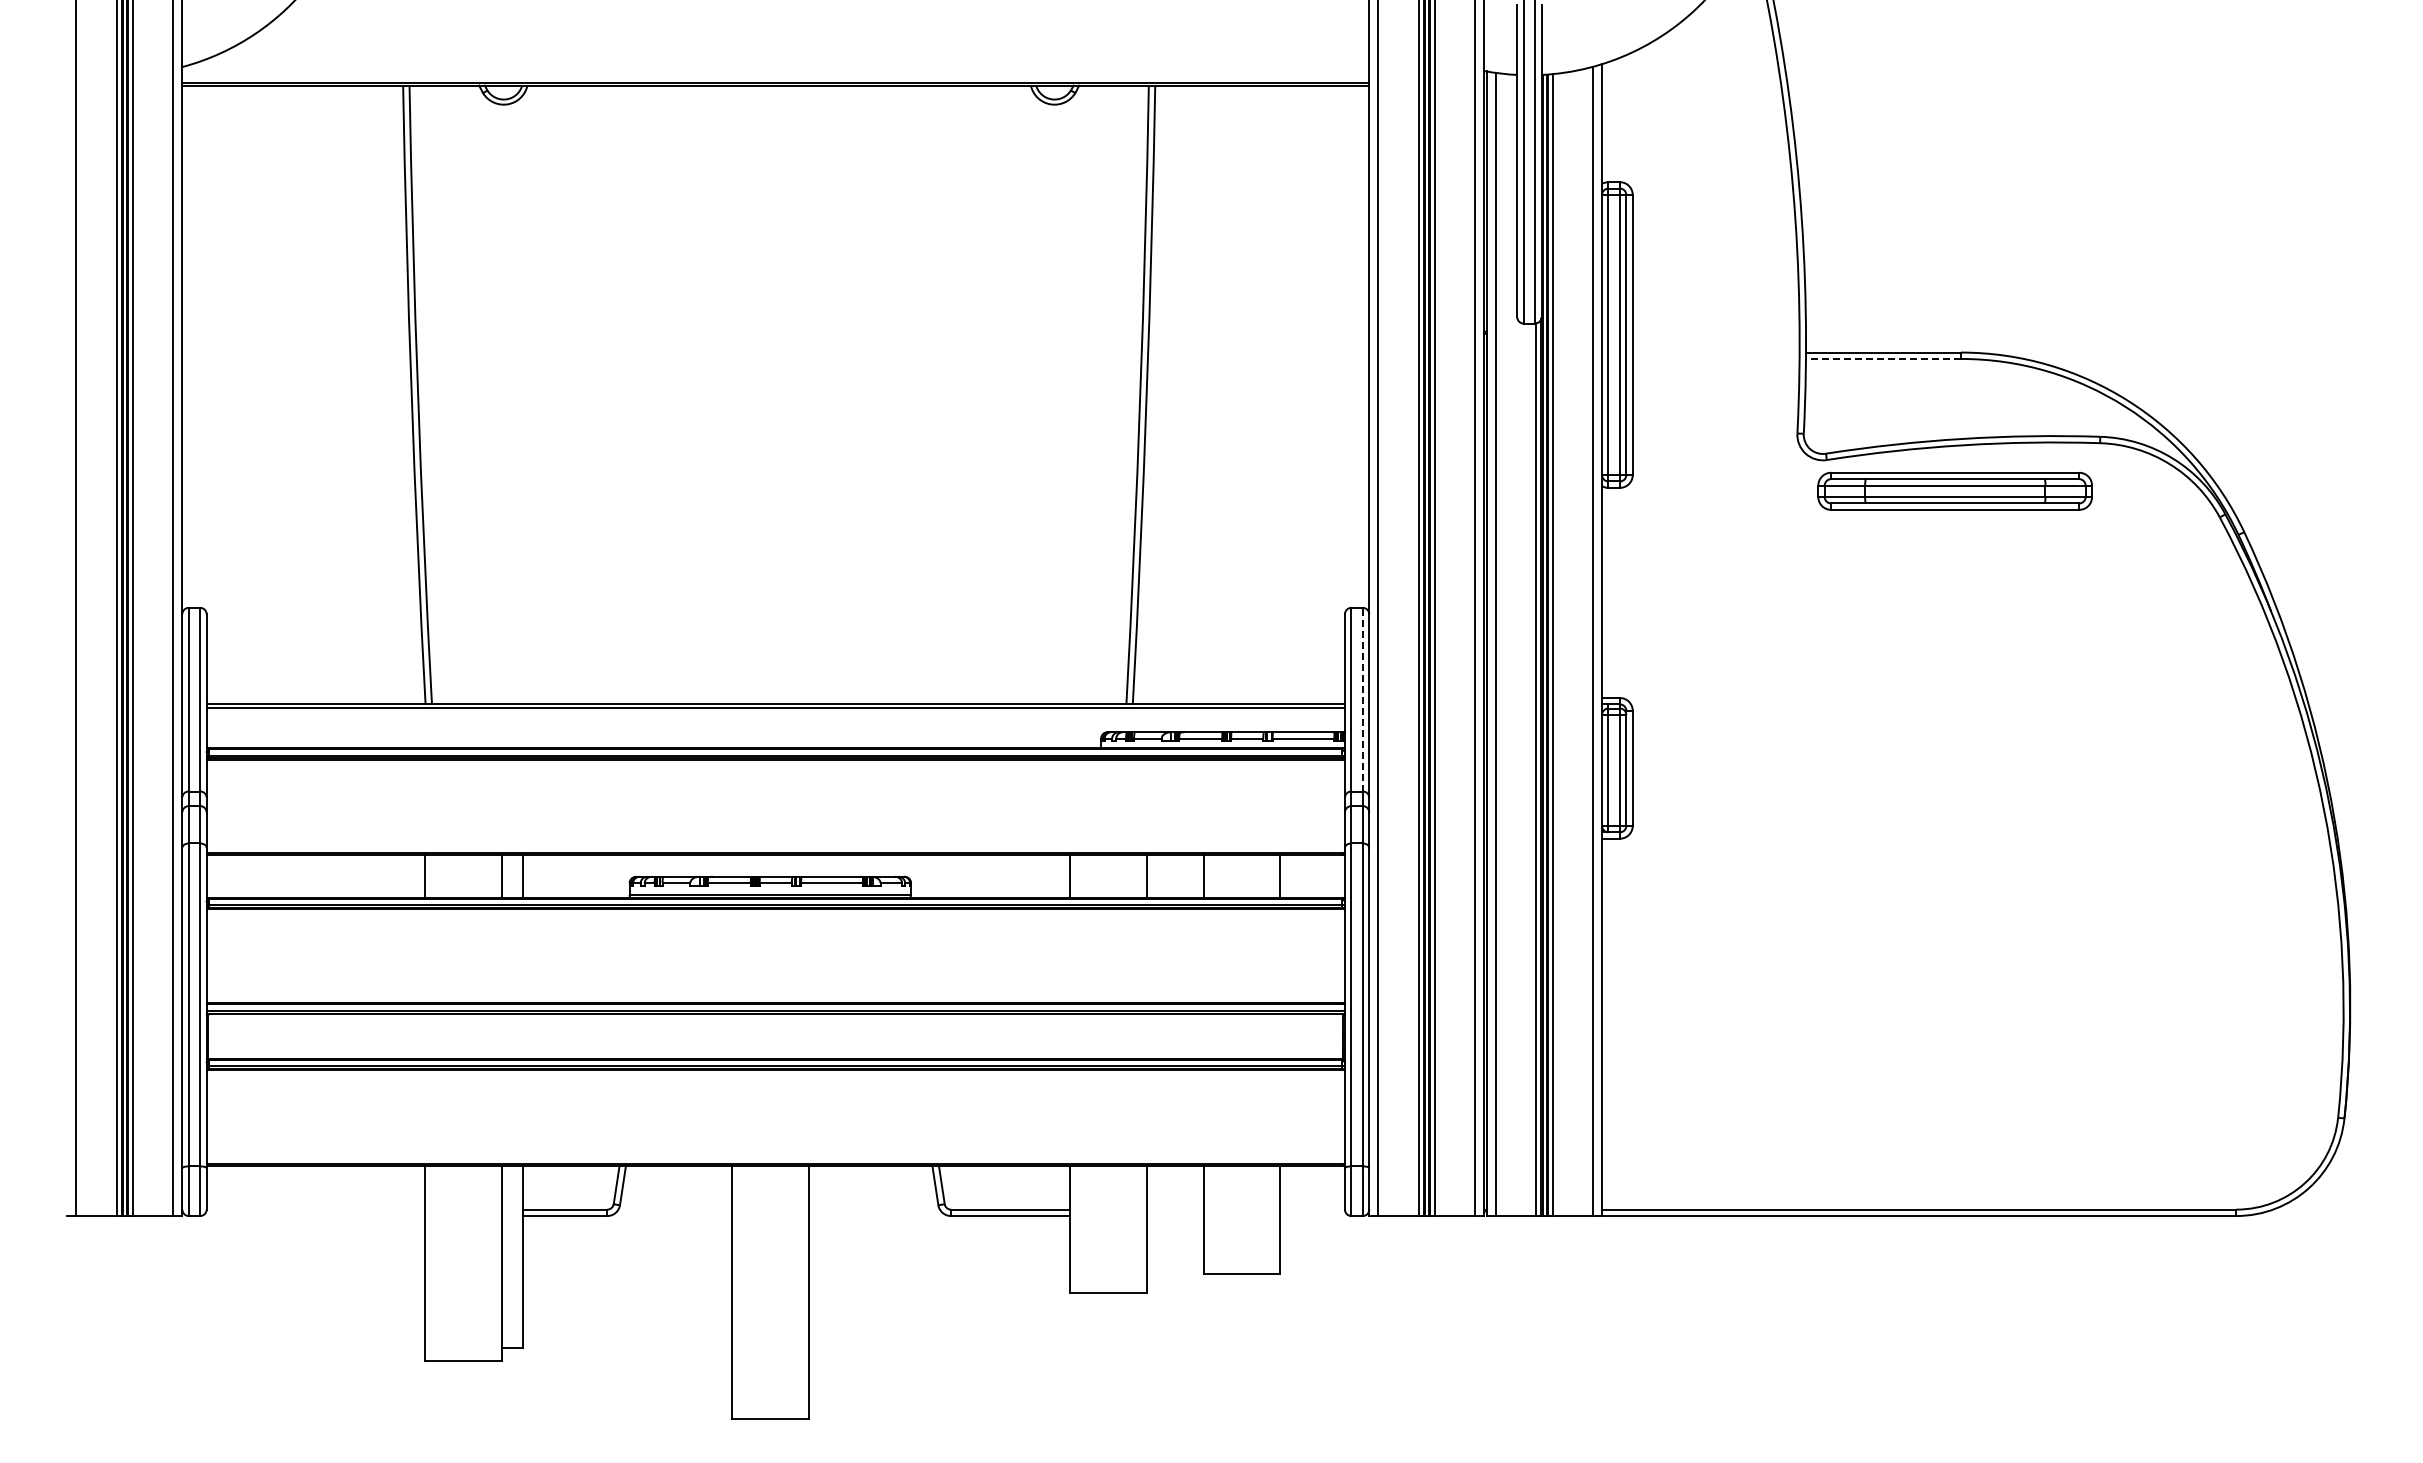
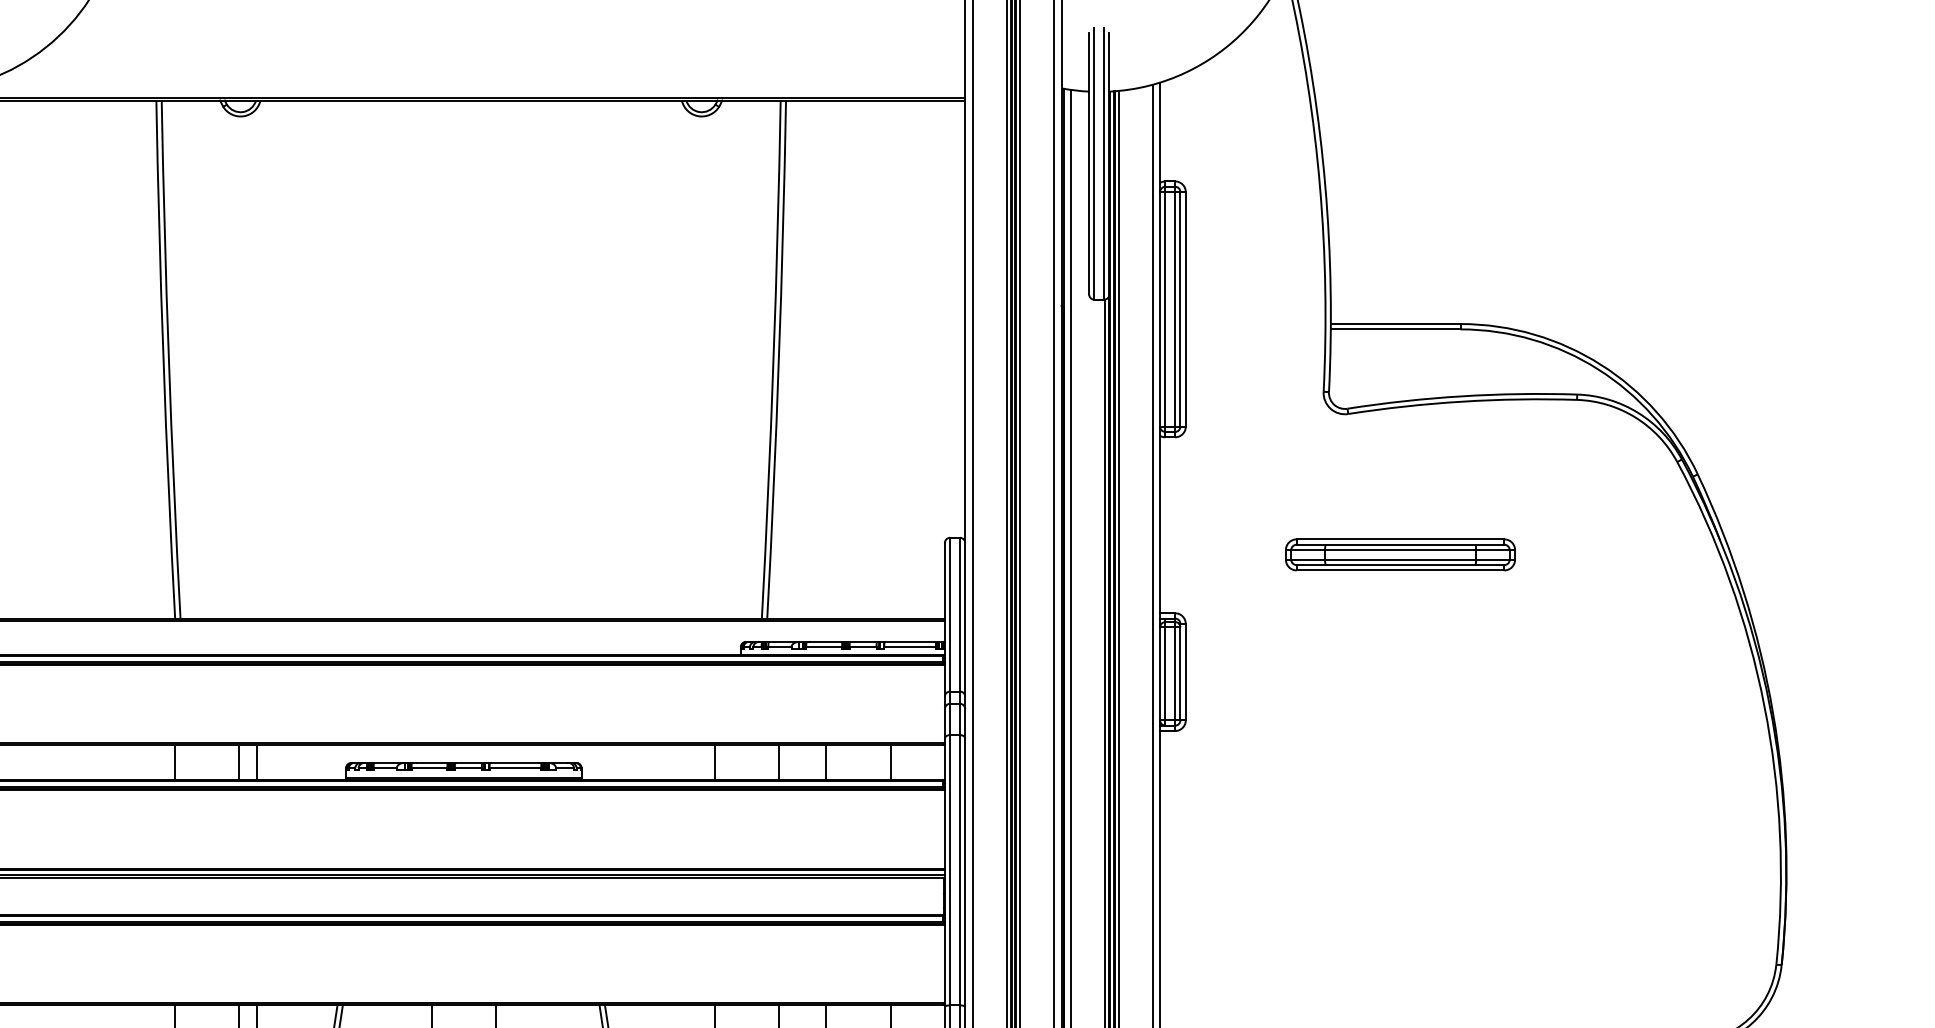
line: (1883, 358) -> (1395, 329), dashed -> solid
part: (1954, 490) -> (1399, 554), moved
line: (1362, 699) -> (959, 614), dashed -> solid

